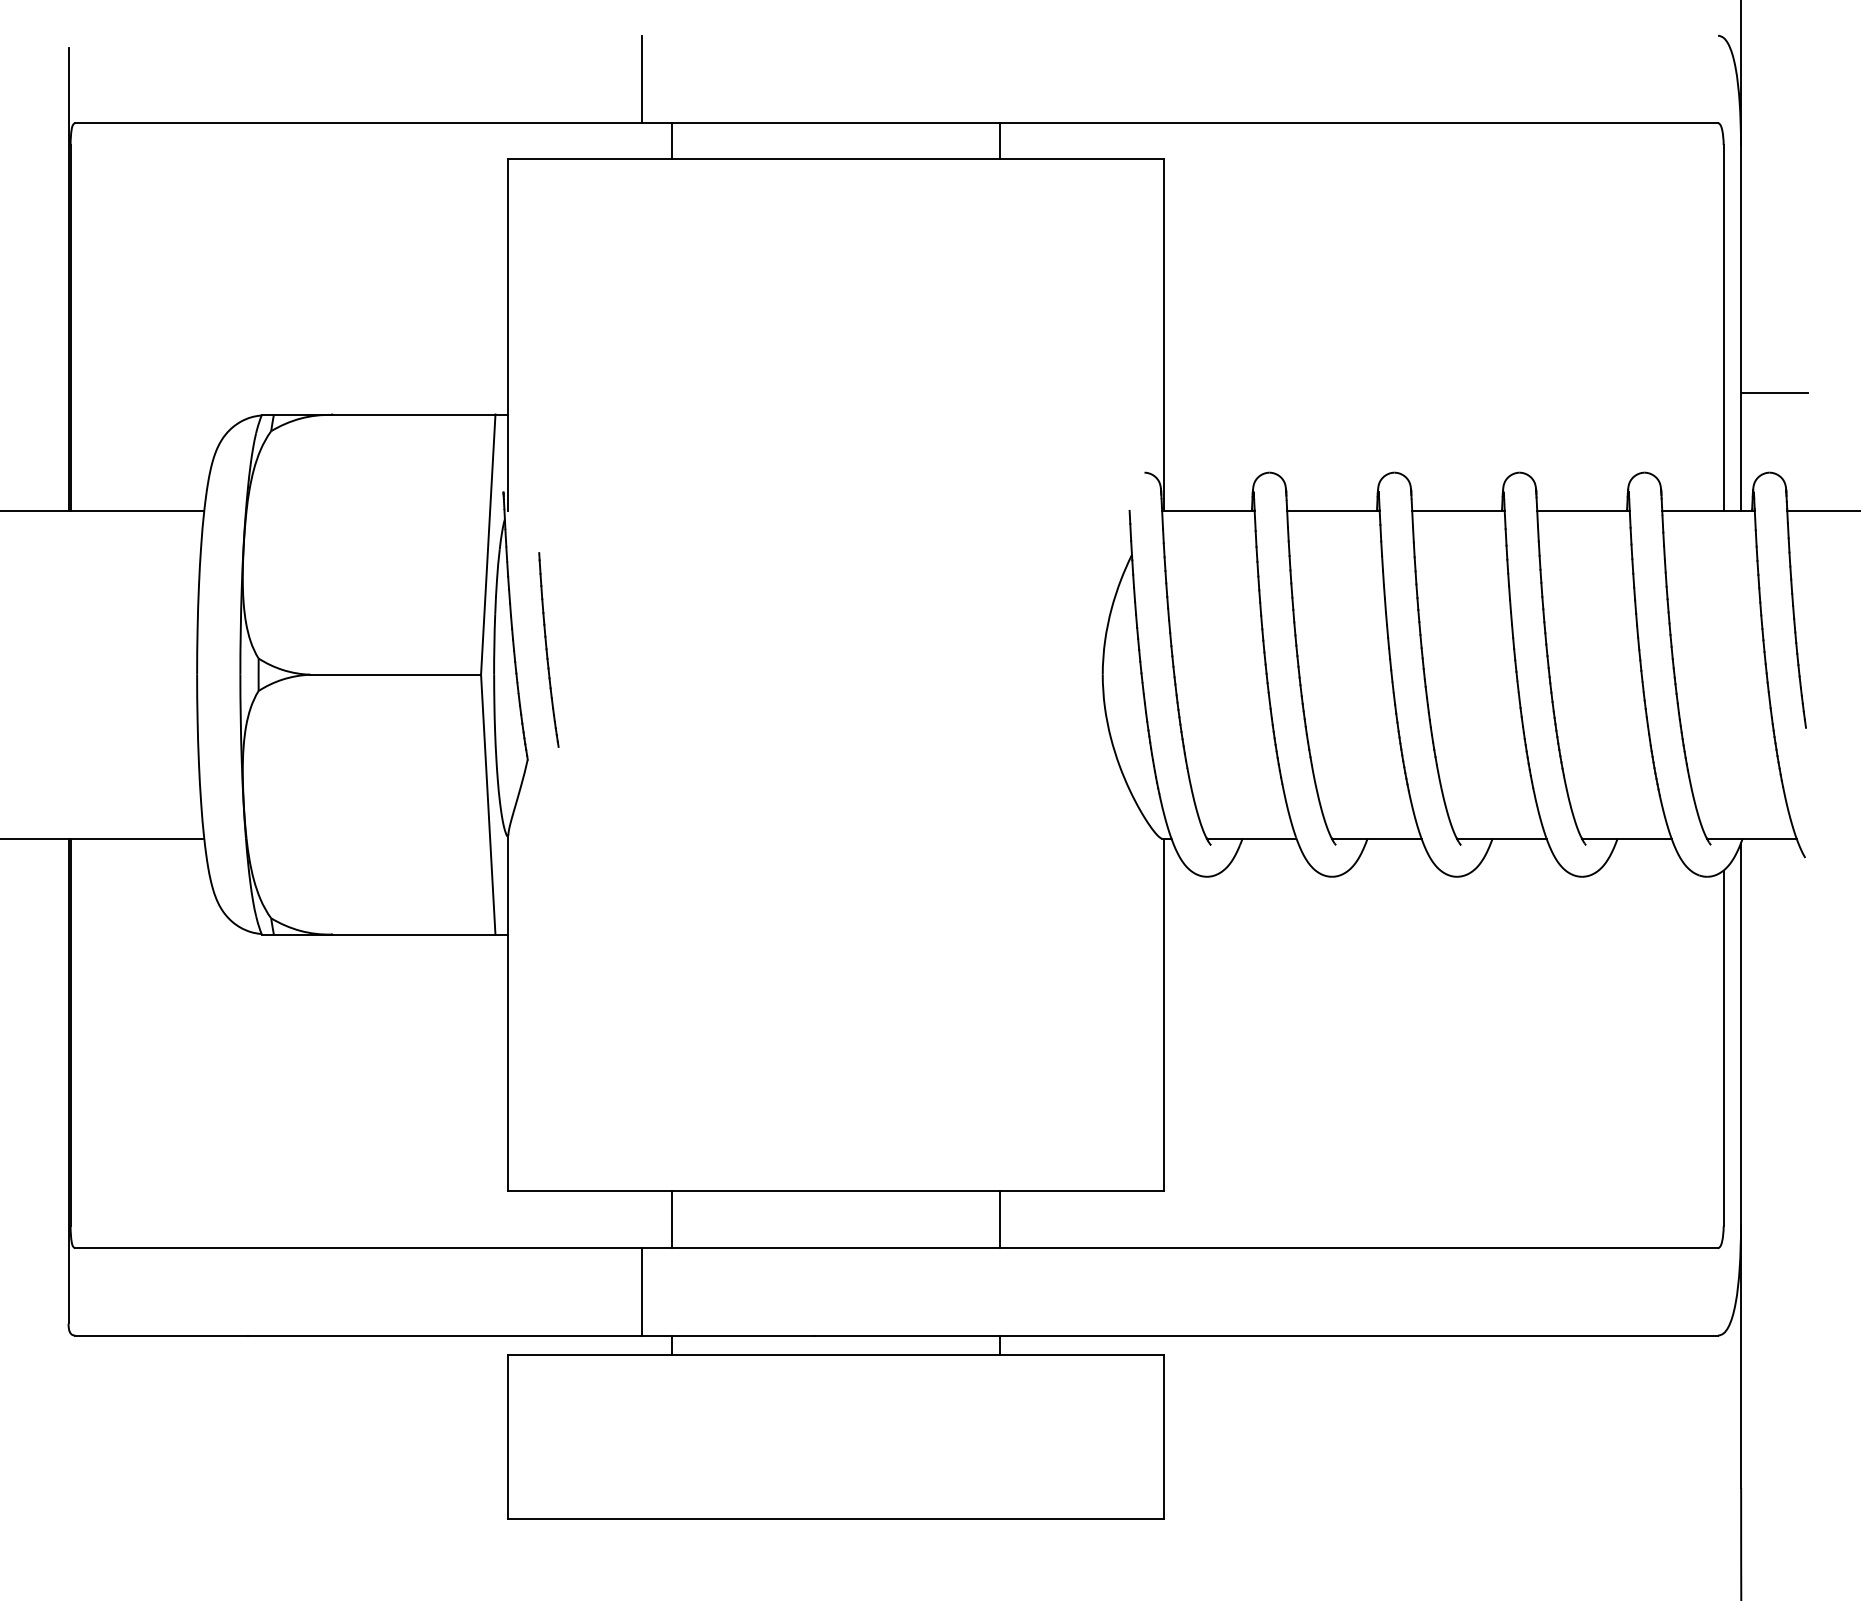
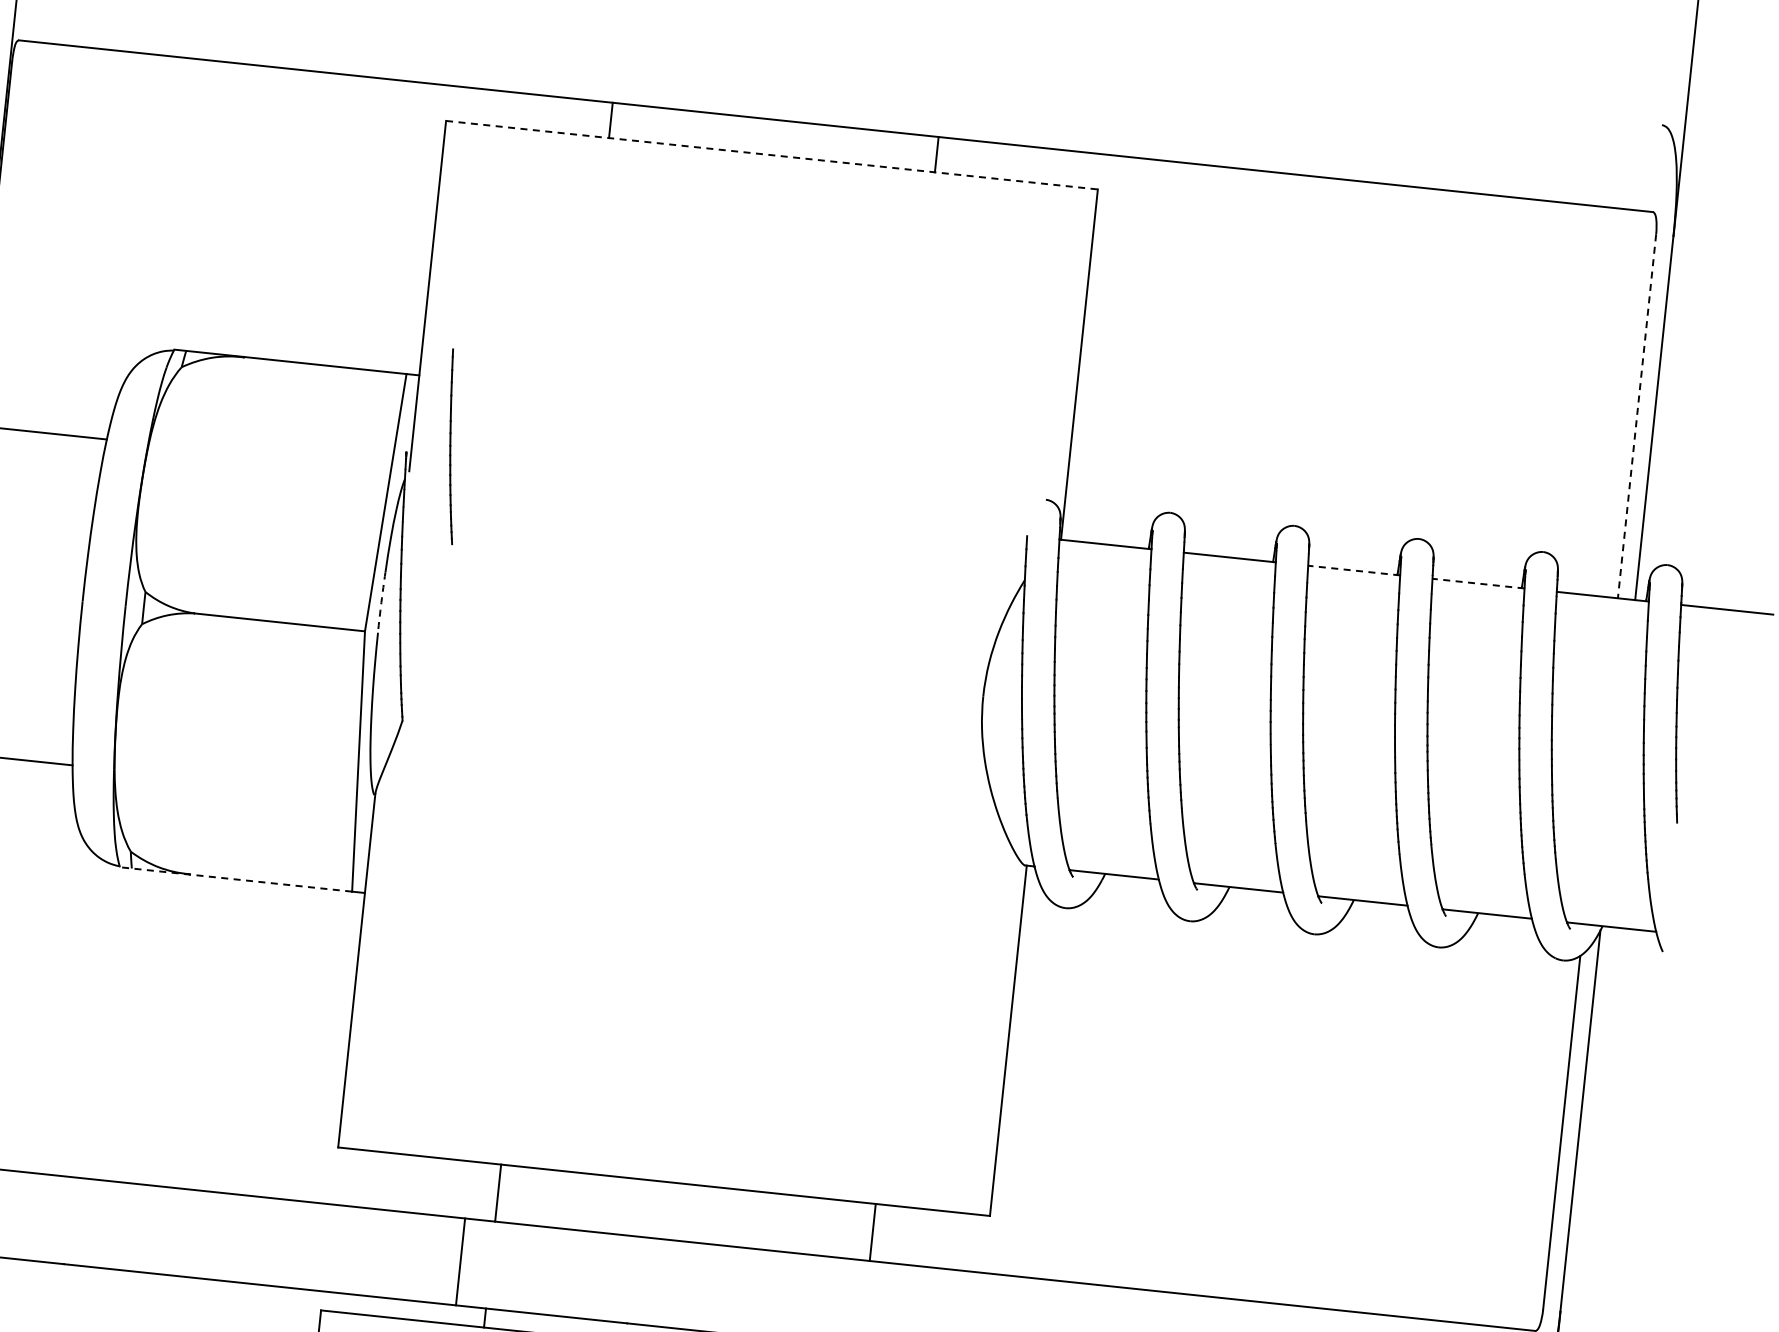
line: (642, 79) -> (587, 56), removed
line: (836, 158) -> (772, 155), solid -> dashed
line: (1723, 327) -> (1636, 415), solid -> dashed
line: (1774, 392) -> (1680, 485), removed
line: (1457, 510) -> (1353, 570), solid -> dashed
line: (1583, 510) -> (1478, 583), solid -> dashed
arc: (494, 644) -> (381, 602), solid -> dashed
part: (548, 649) -> (452, 446), moved
line: (378, 934) -> (235, 878), solid -> dashed
line: (999, 1219) -> (872, 1232), moved

